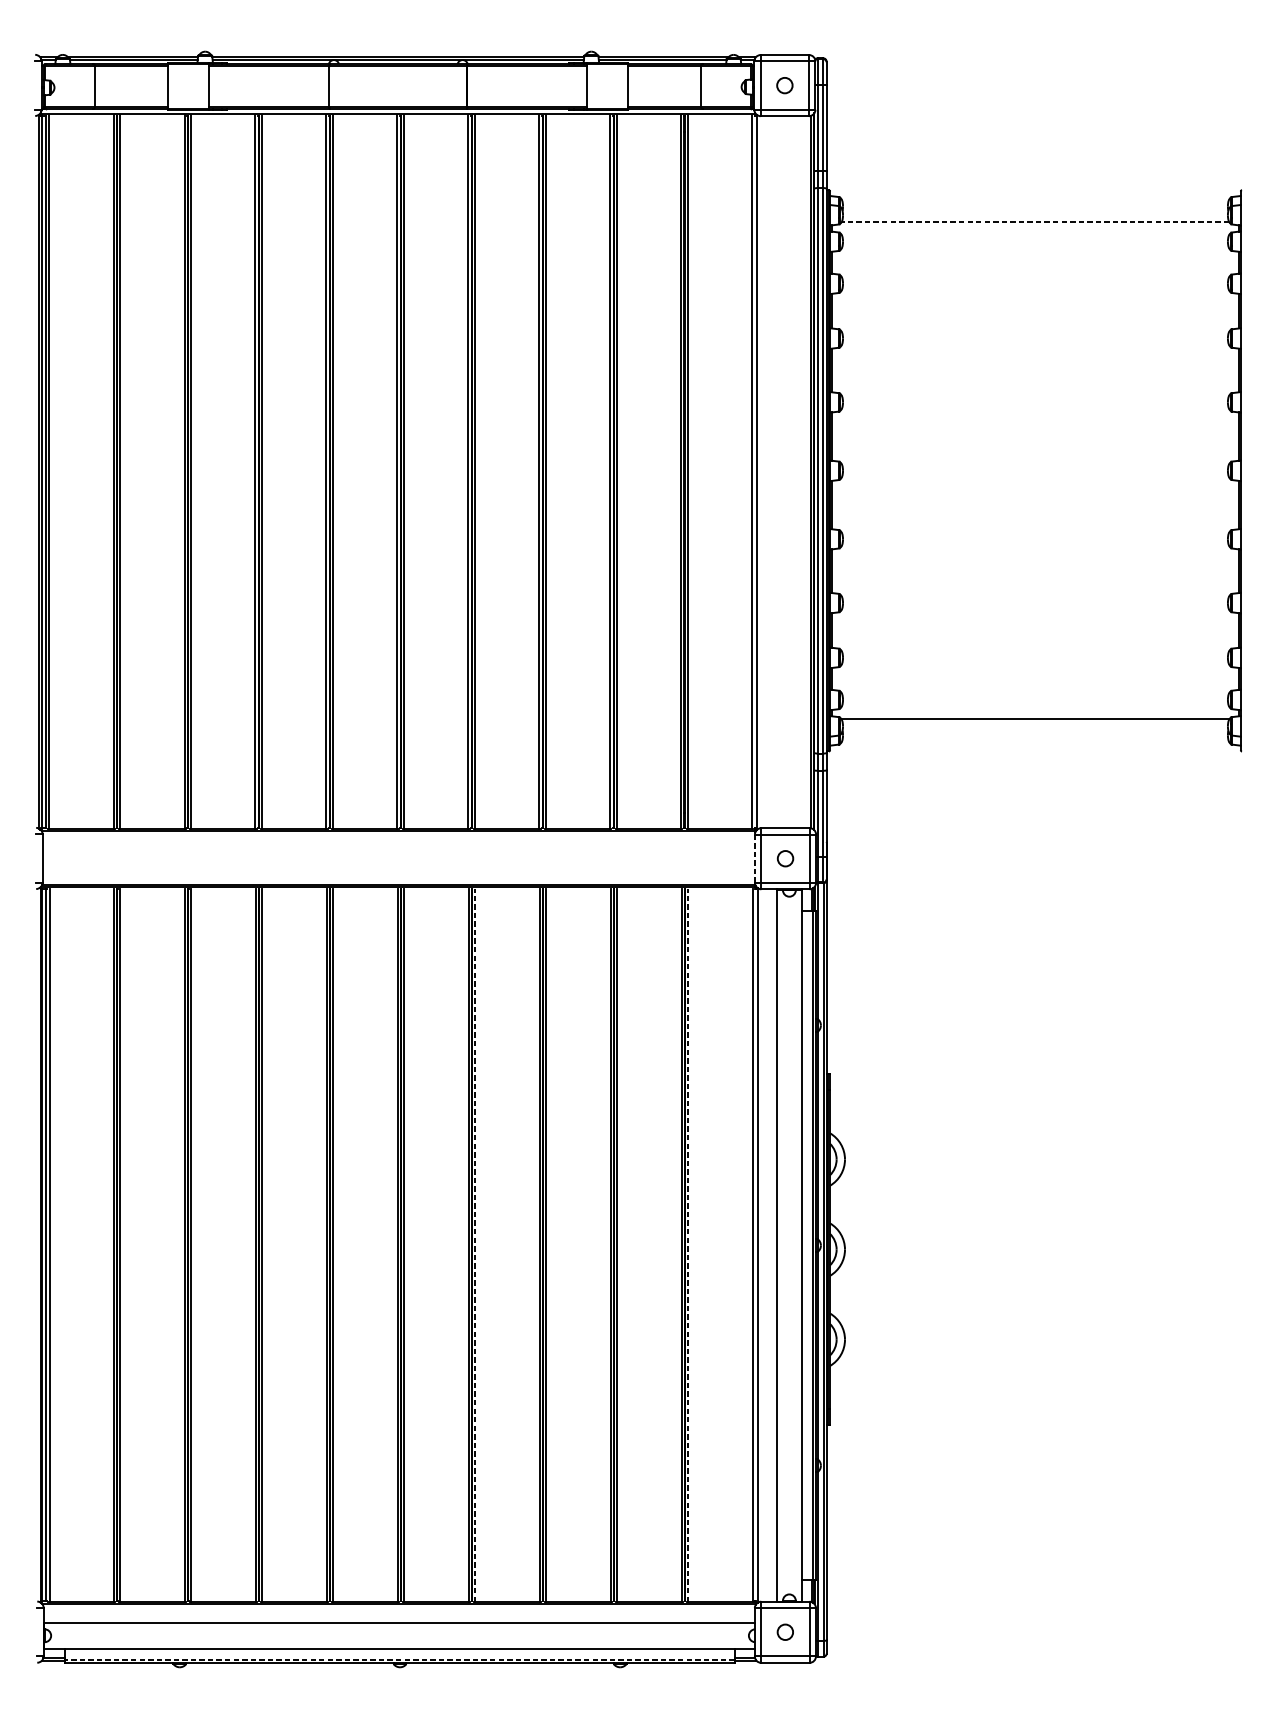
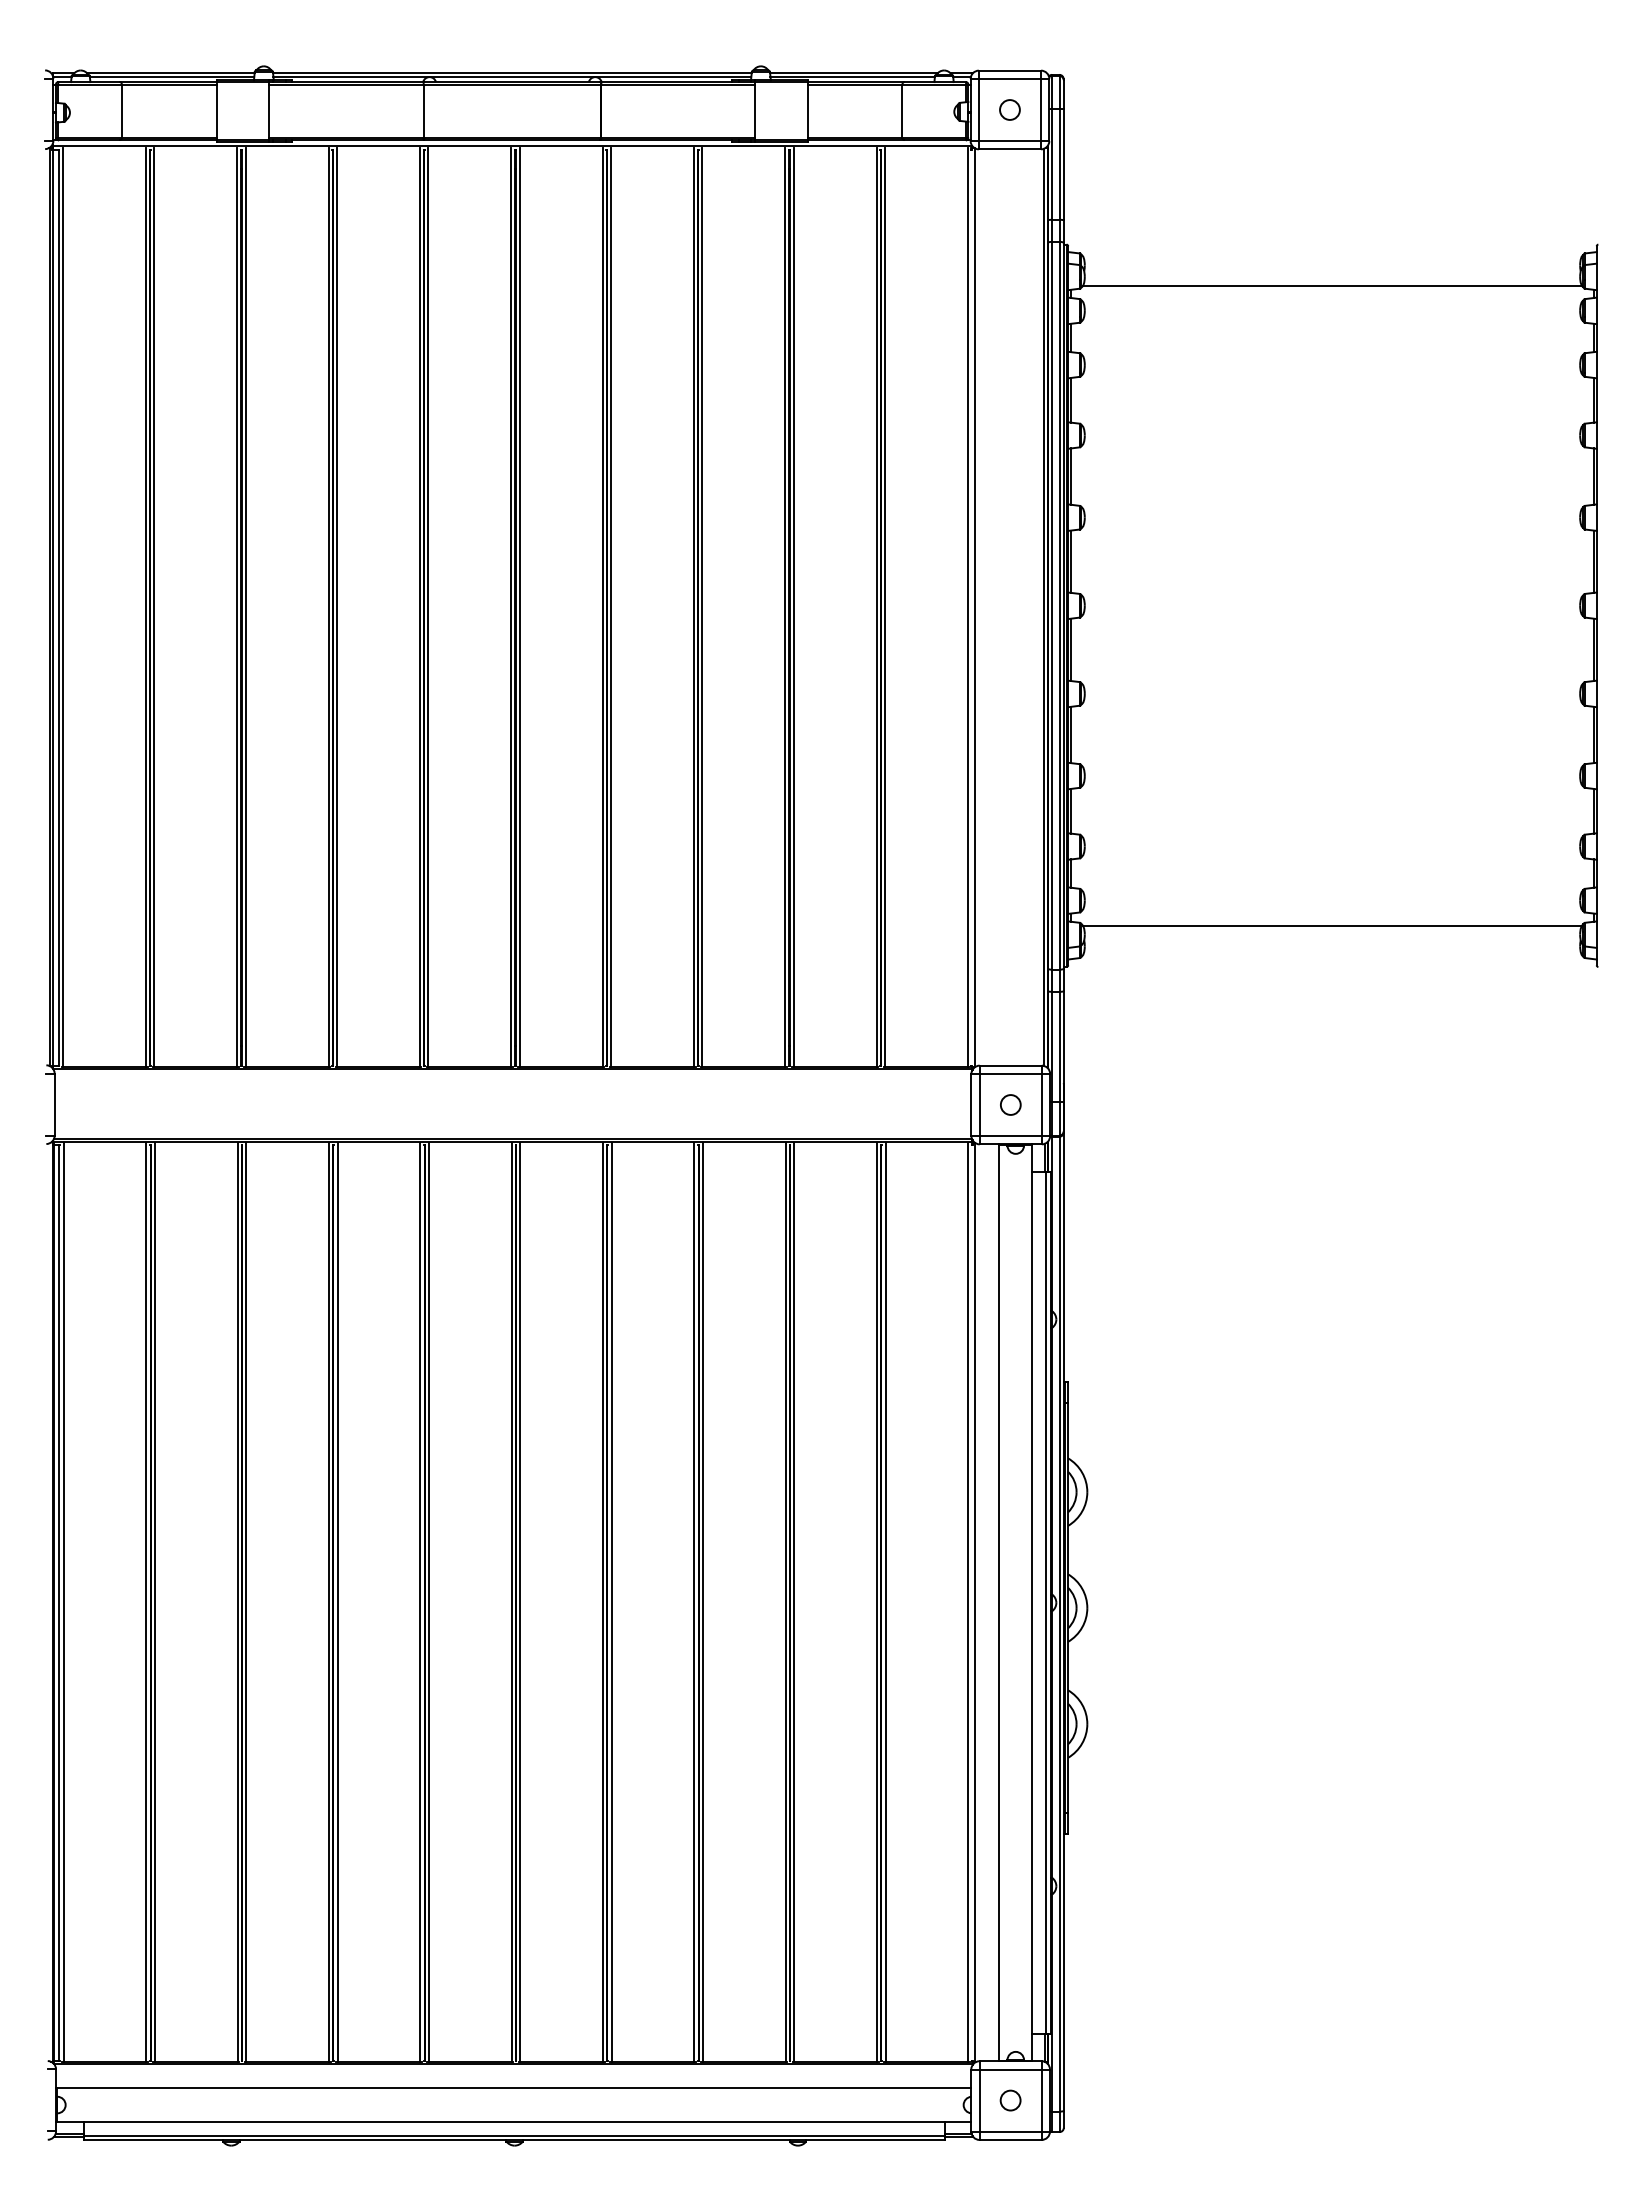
line: (1035, 222) -> (1332, 286), dashed -> solid
line: (754, 858) -> (971, 1104), dashed -> solid
line: (475, 1244) -> (611, 1601), dashed -> solid
line: (688, 1244) -> (885, 1601), dashed -> solid
line: (399, 1659) -> (514, 2135), dashed -> solid

